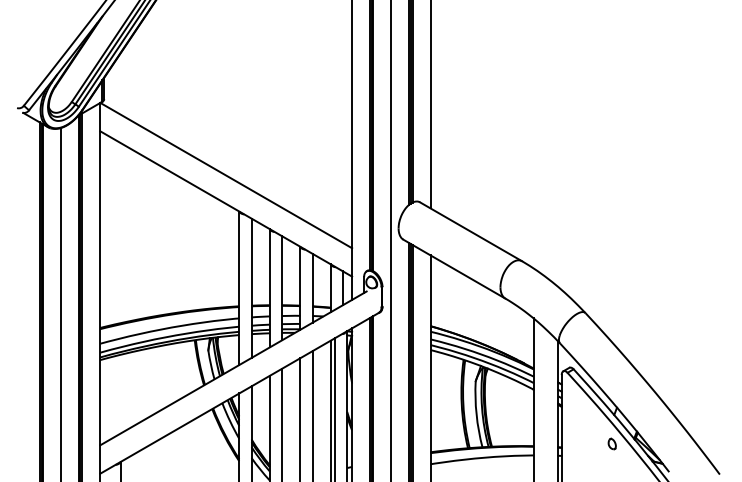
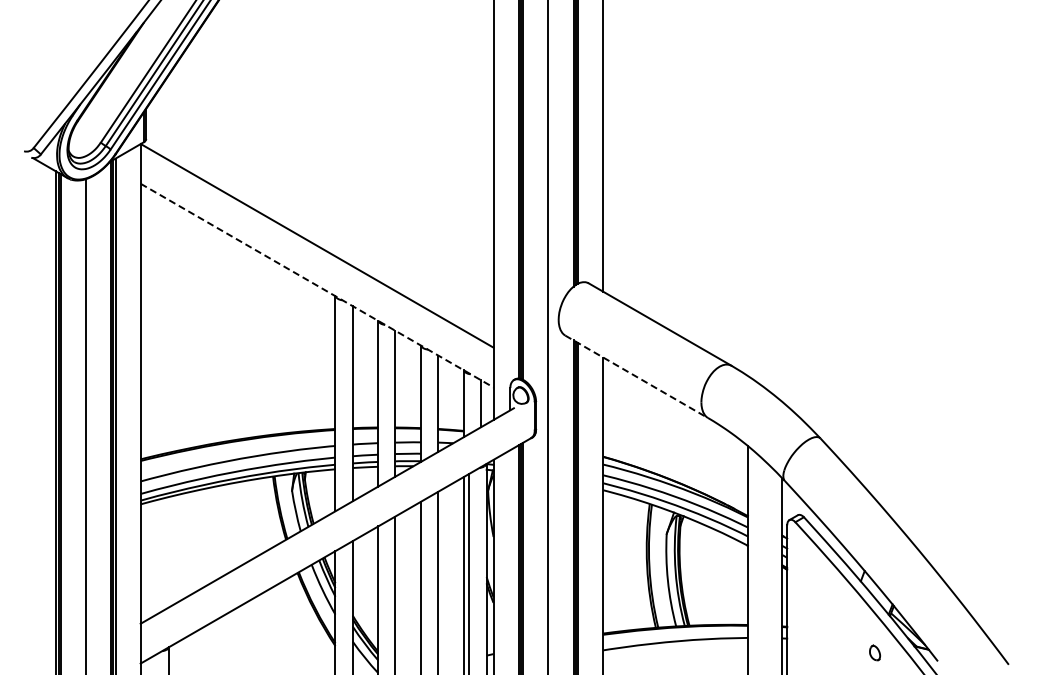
line: (226, 203) -> (317, 285), solid -> dashed
line: (454, 269) -> (637, 377), solid -> dashed
part: (611, 443) -> (874, 652), moved

